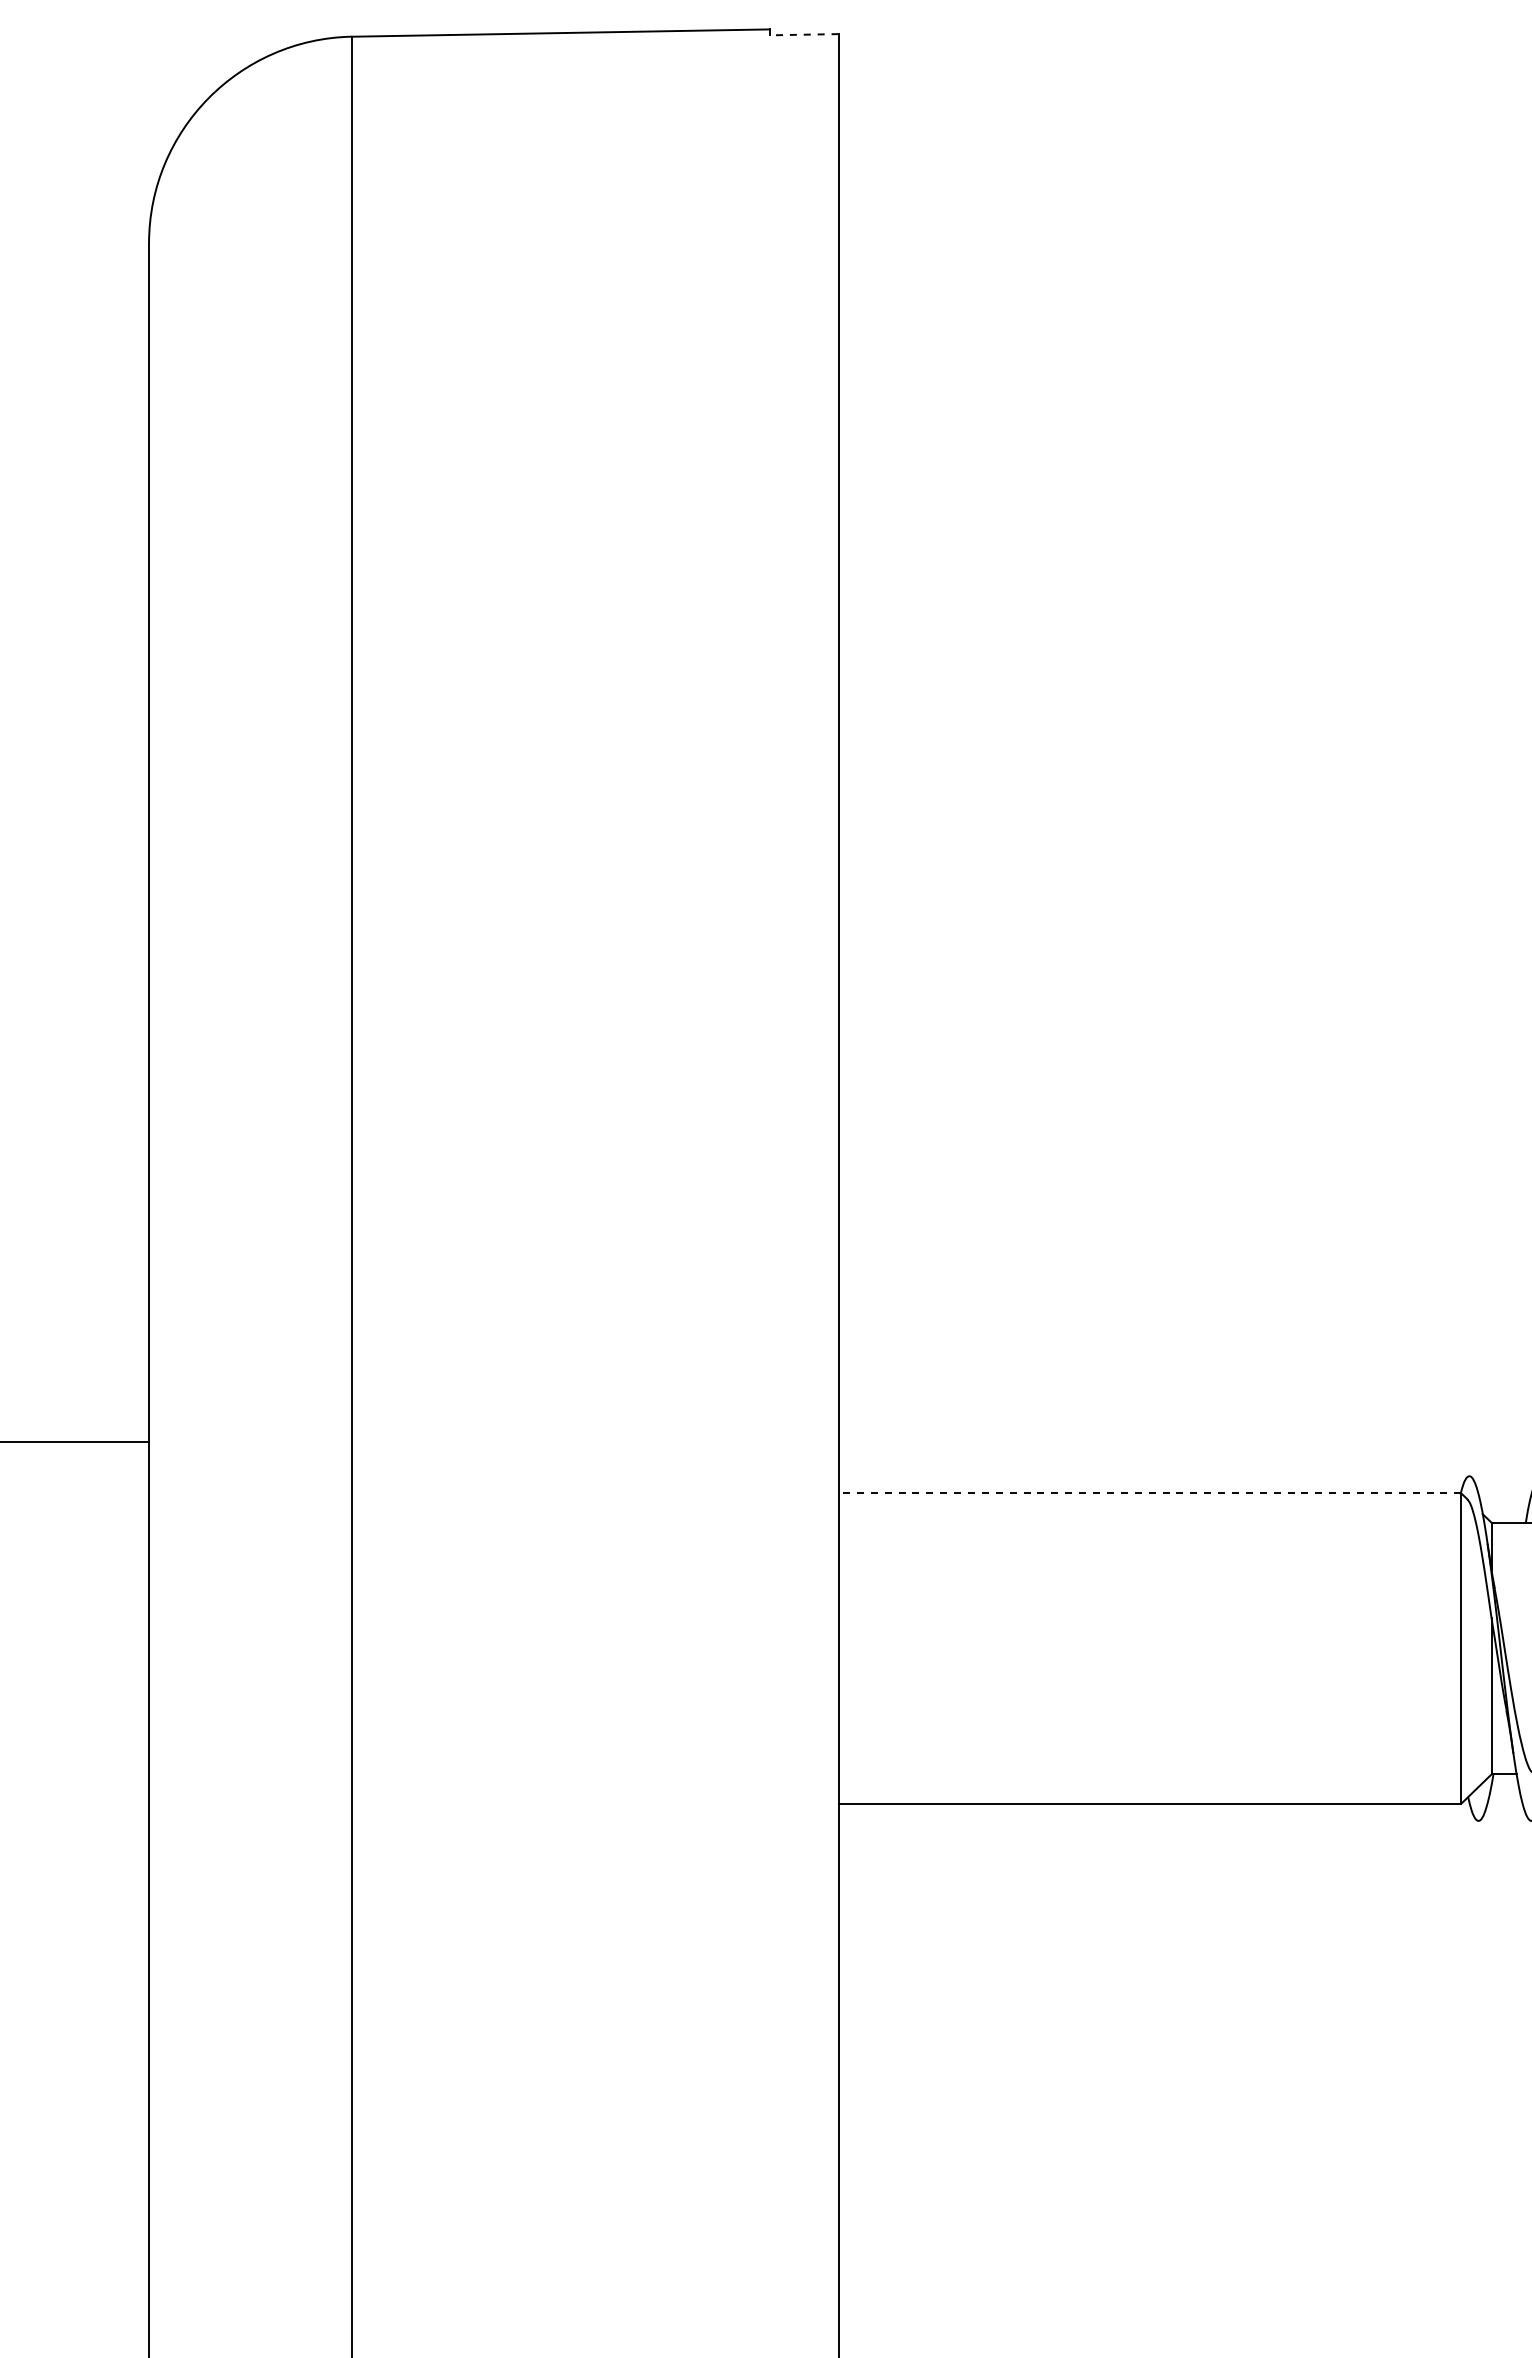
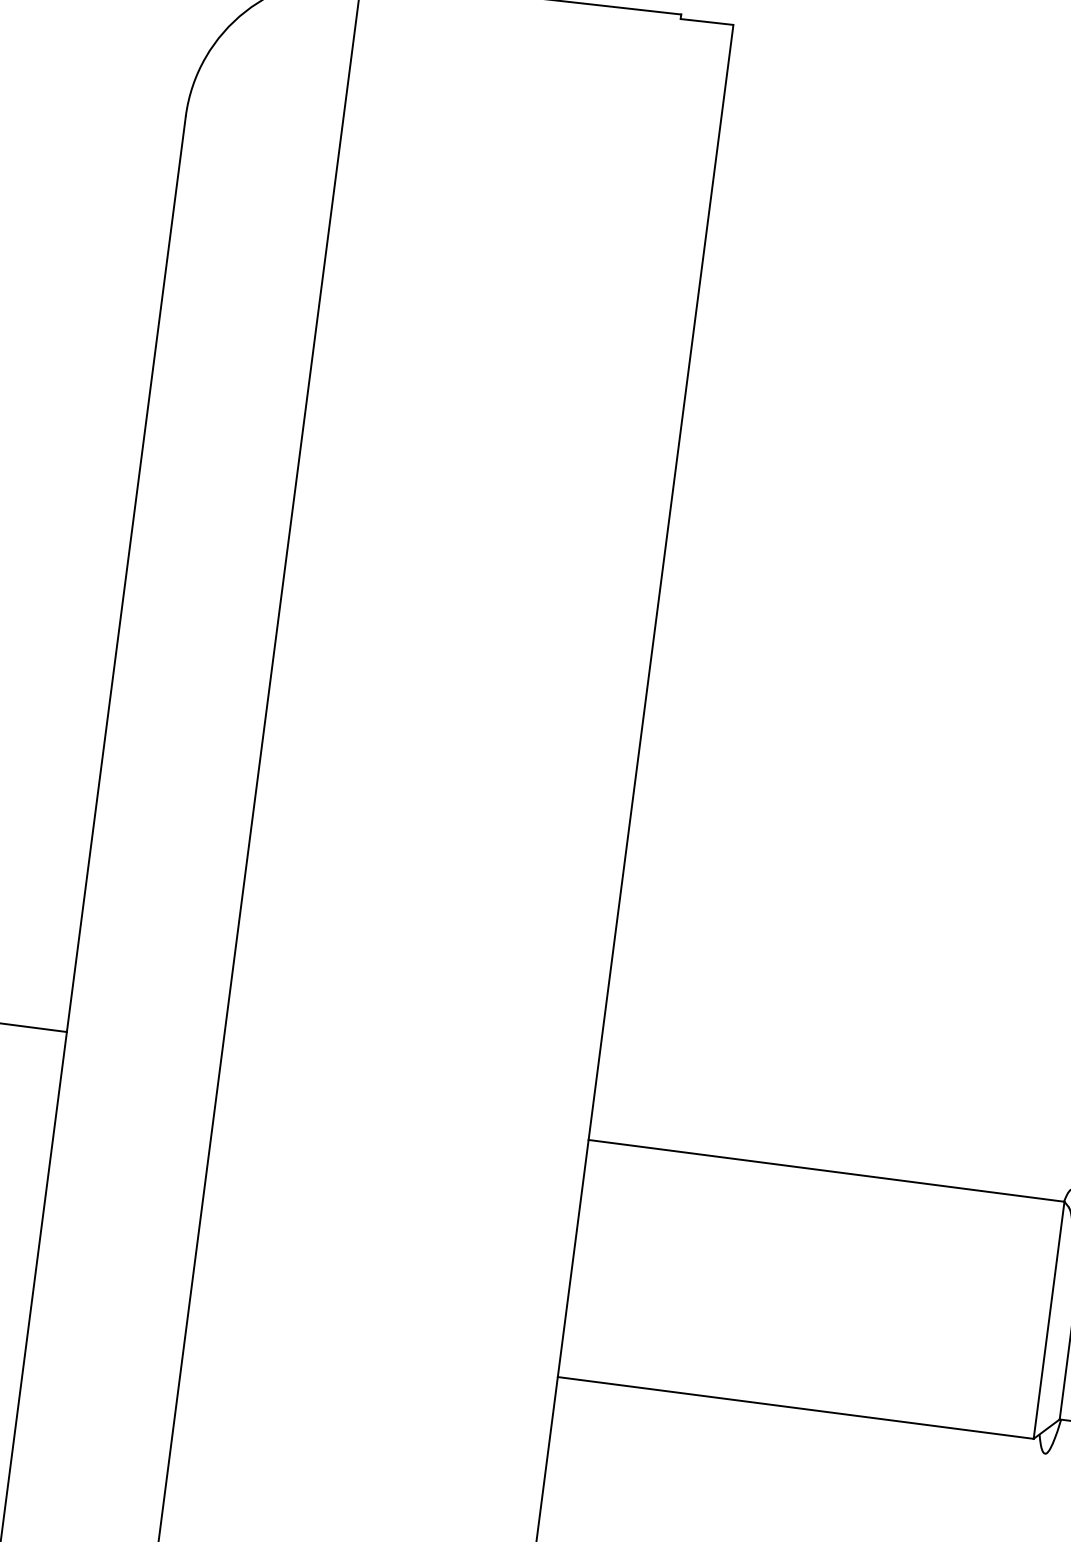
line: (802, 34) -> (705, 21), dashed -> solid
line: (1149, 1493) -> (826, 1170), dashed -> solid

